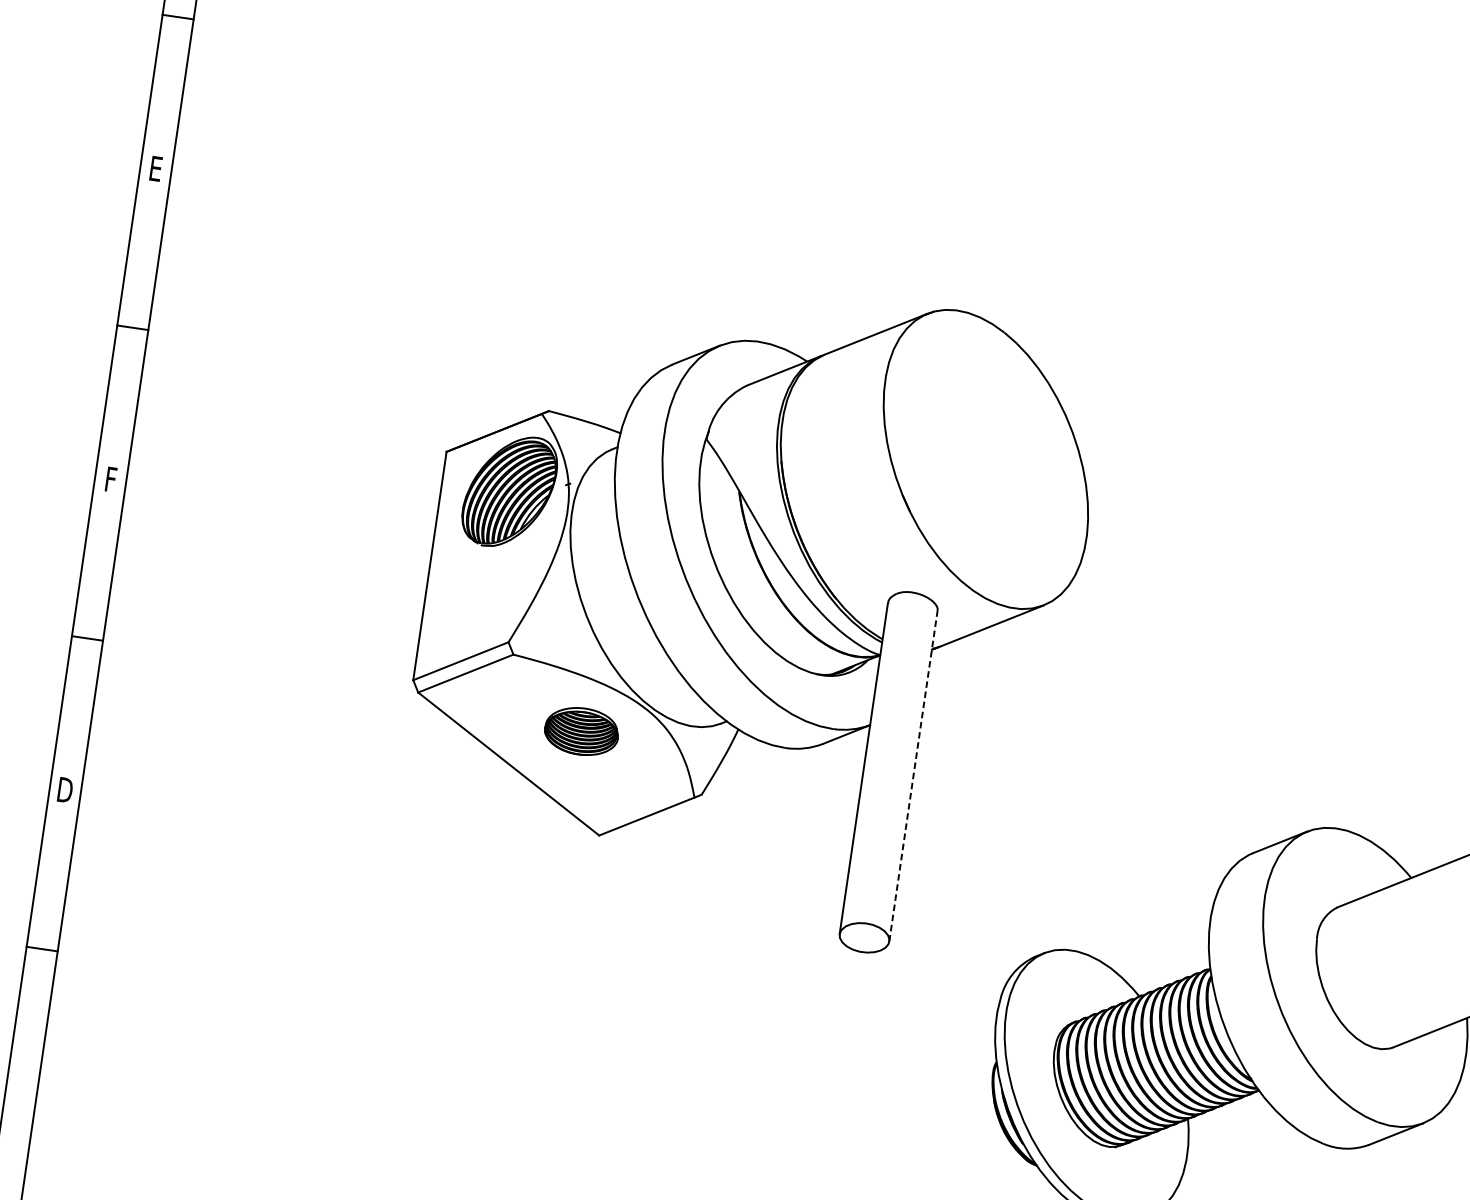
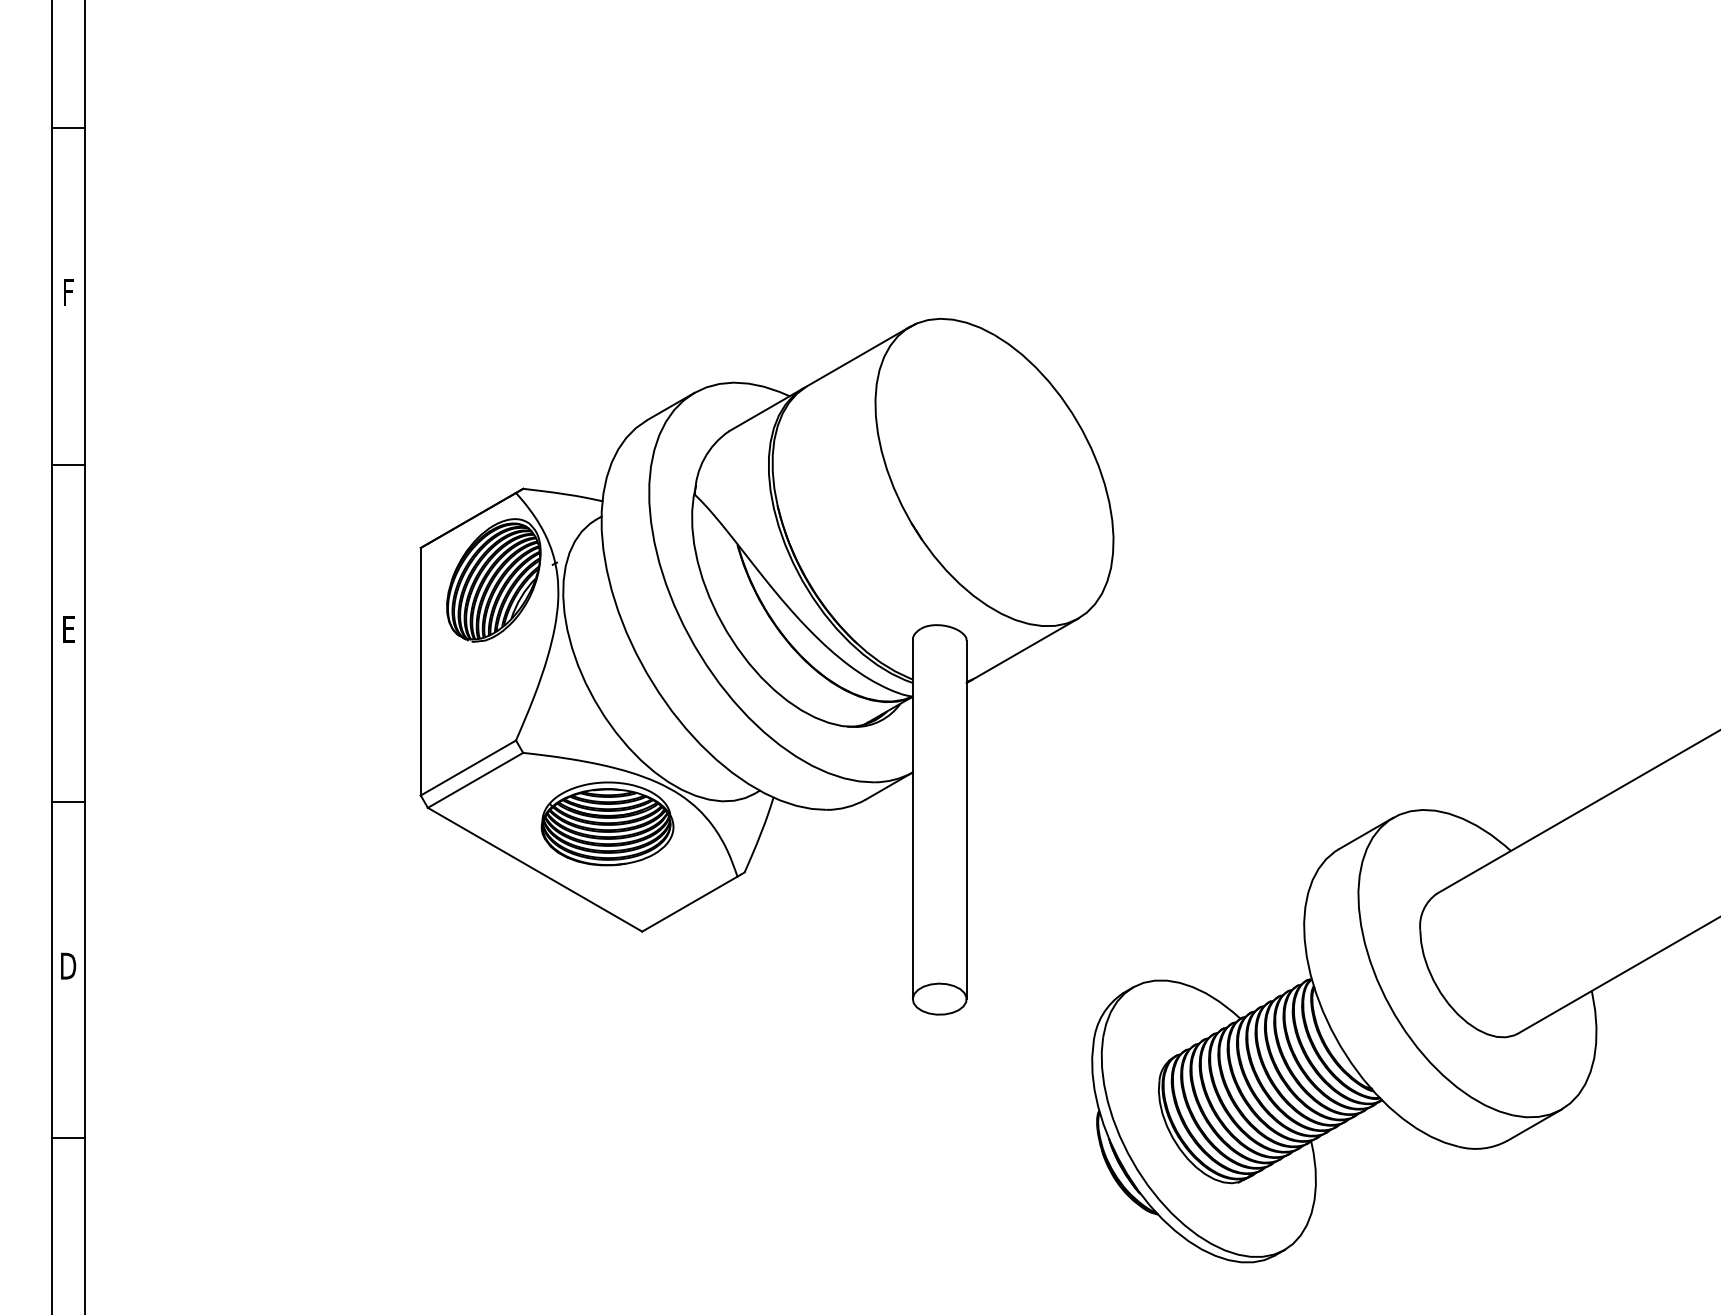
text: (156, 168) -> (68, 292), E -> F
text: (110, 479) -> (68, 629), F -> E
part: (581, 731) -> (607, 823), size x1.67
line: (913, 775) -> (966, 819), dashed -> solid

